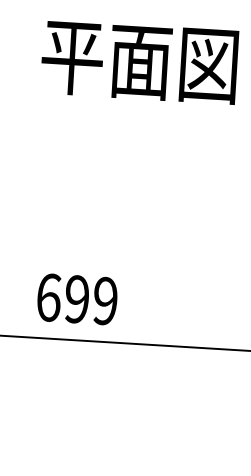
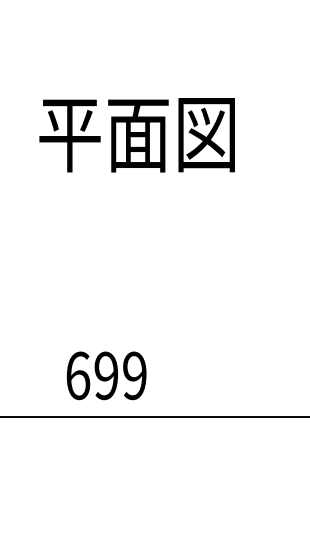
text: (77, 299) -> (106, 375), moved

